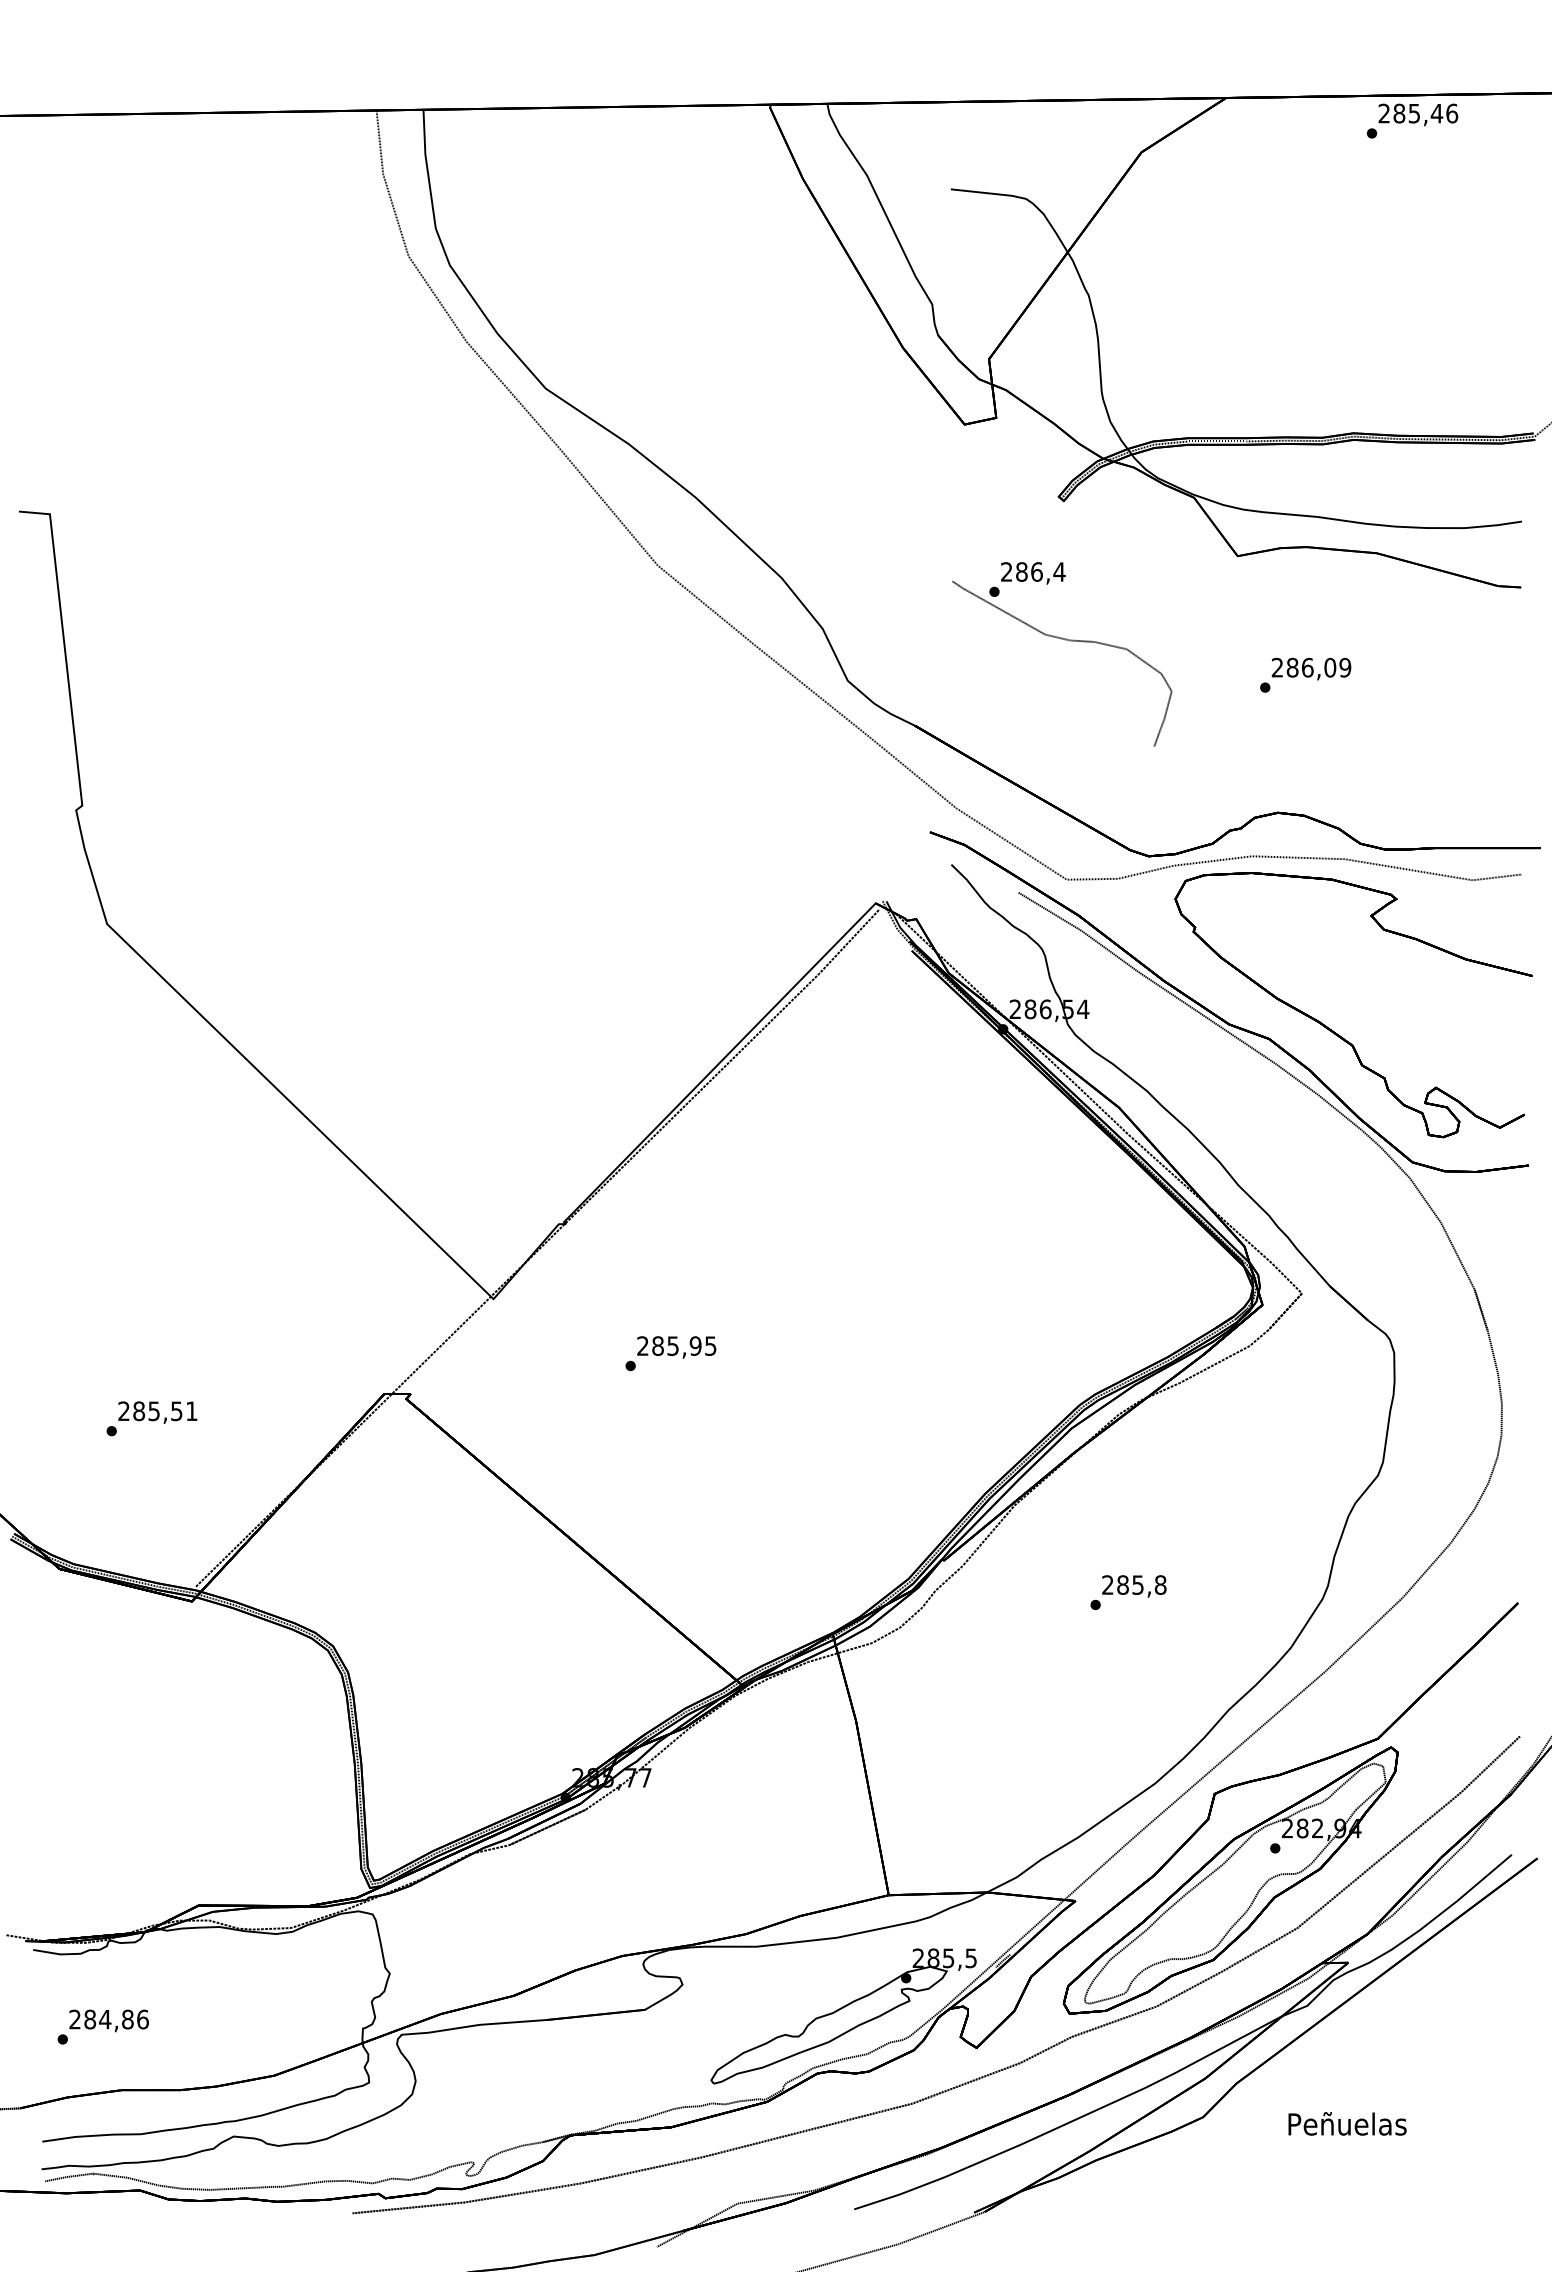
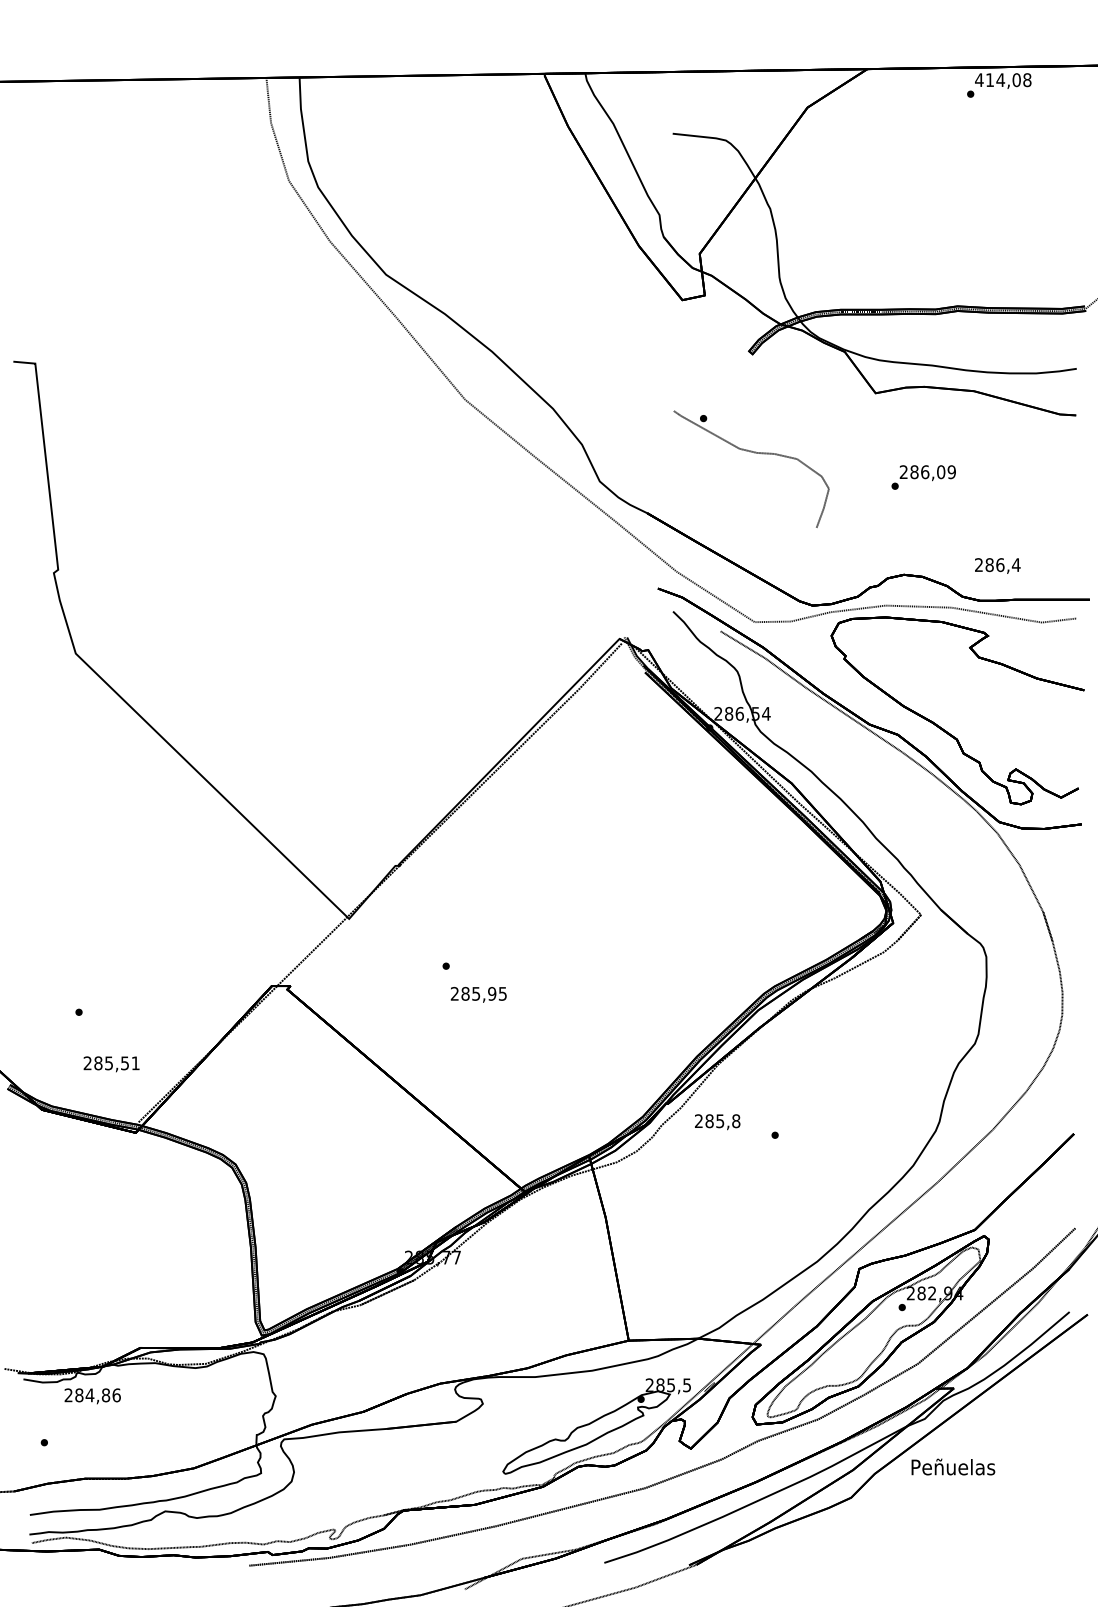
text: (1418, 113) -> (1003, 80), 285,46 -> 414,08
text: (1033, 573) -> (997, 566), moved
text: (676, 1347) -> (478, 994), moved
text: (157, 1412) -> (111, 1064), moved
text: (1134, 1586) -> (717, 1122), moved
text: (108, 2020) -> (92, 1396), moved
text: (1347, 2123) -> (953, 1466), moved

